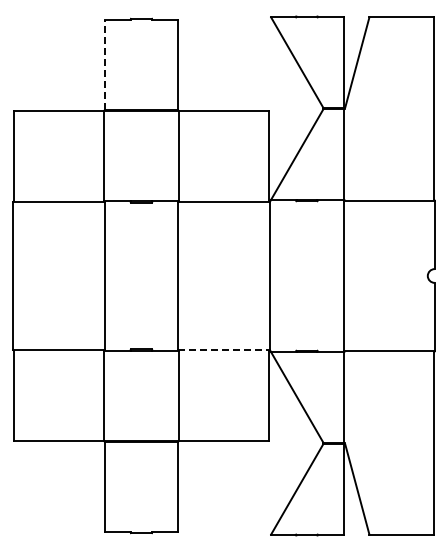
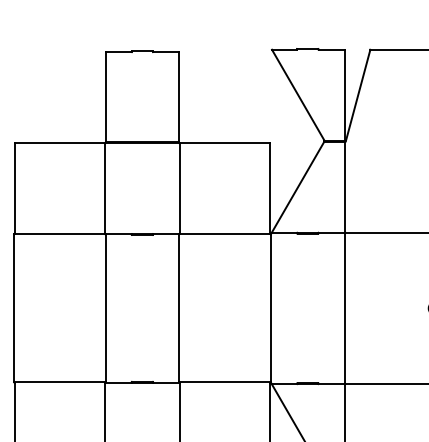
line: (104, 64) -> (105, 96), dashed -> solid
line: (224, 350) -> (225, 382), dashed -> solid

